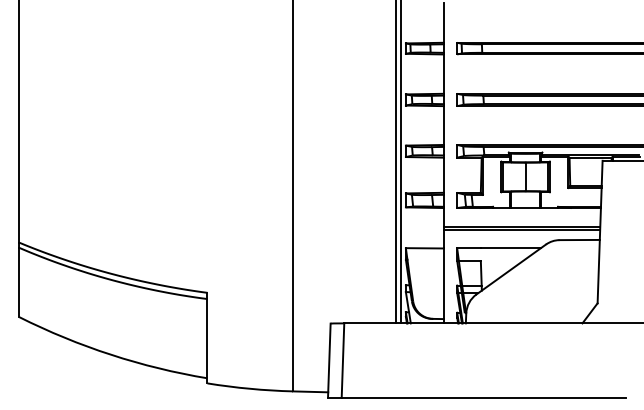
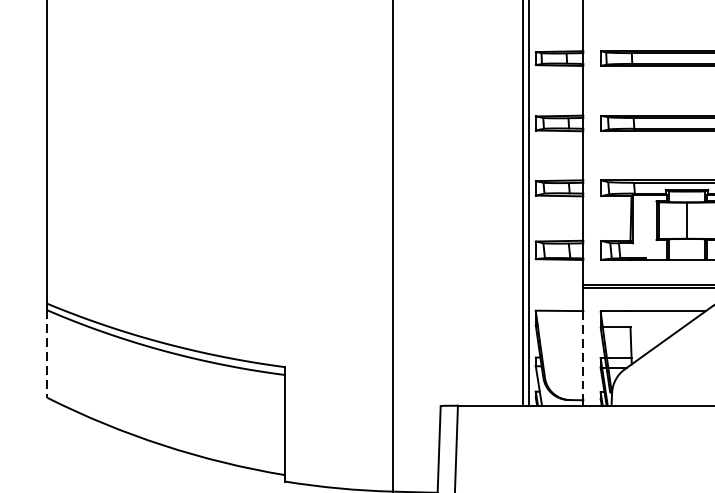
line: (19, 282) -> (47, 354), solid -> dashed
line: (443, 284) -> (583, 356), solid -> dashed

